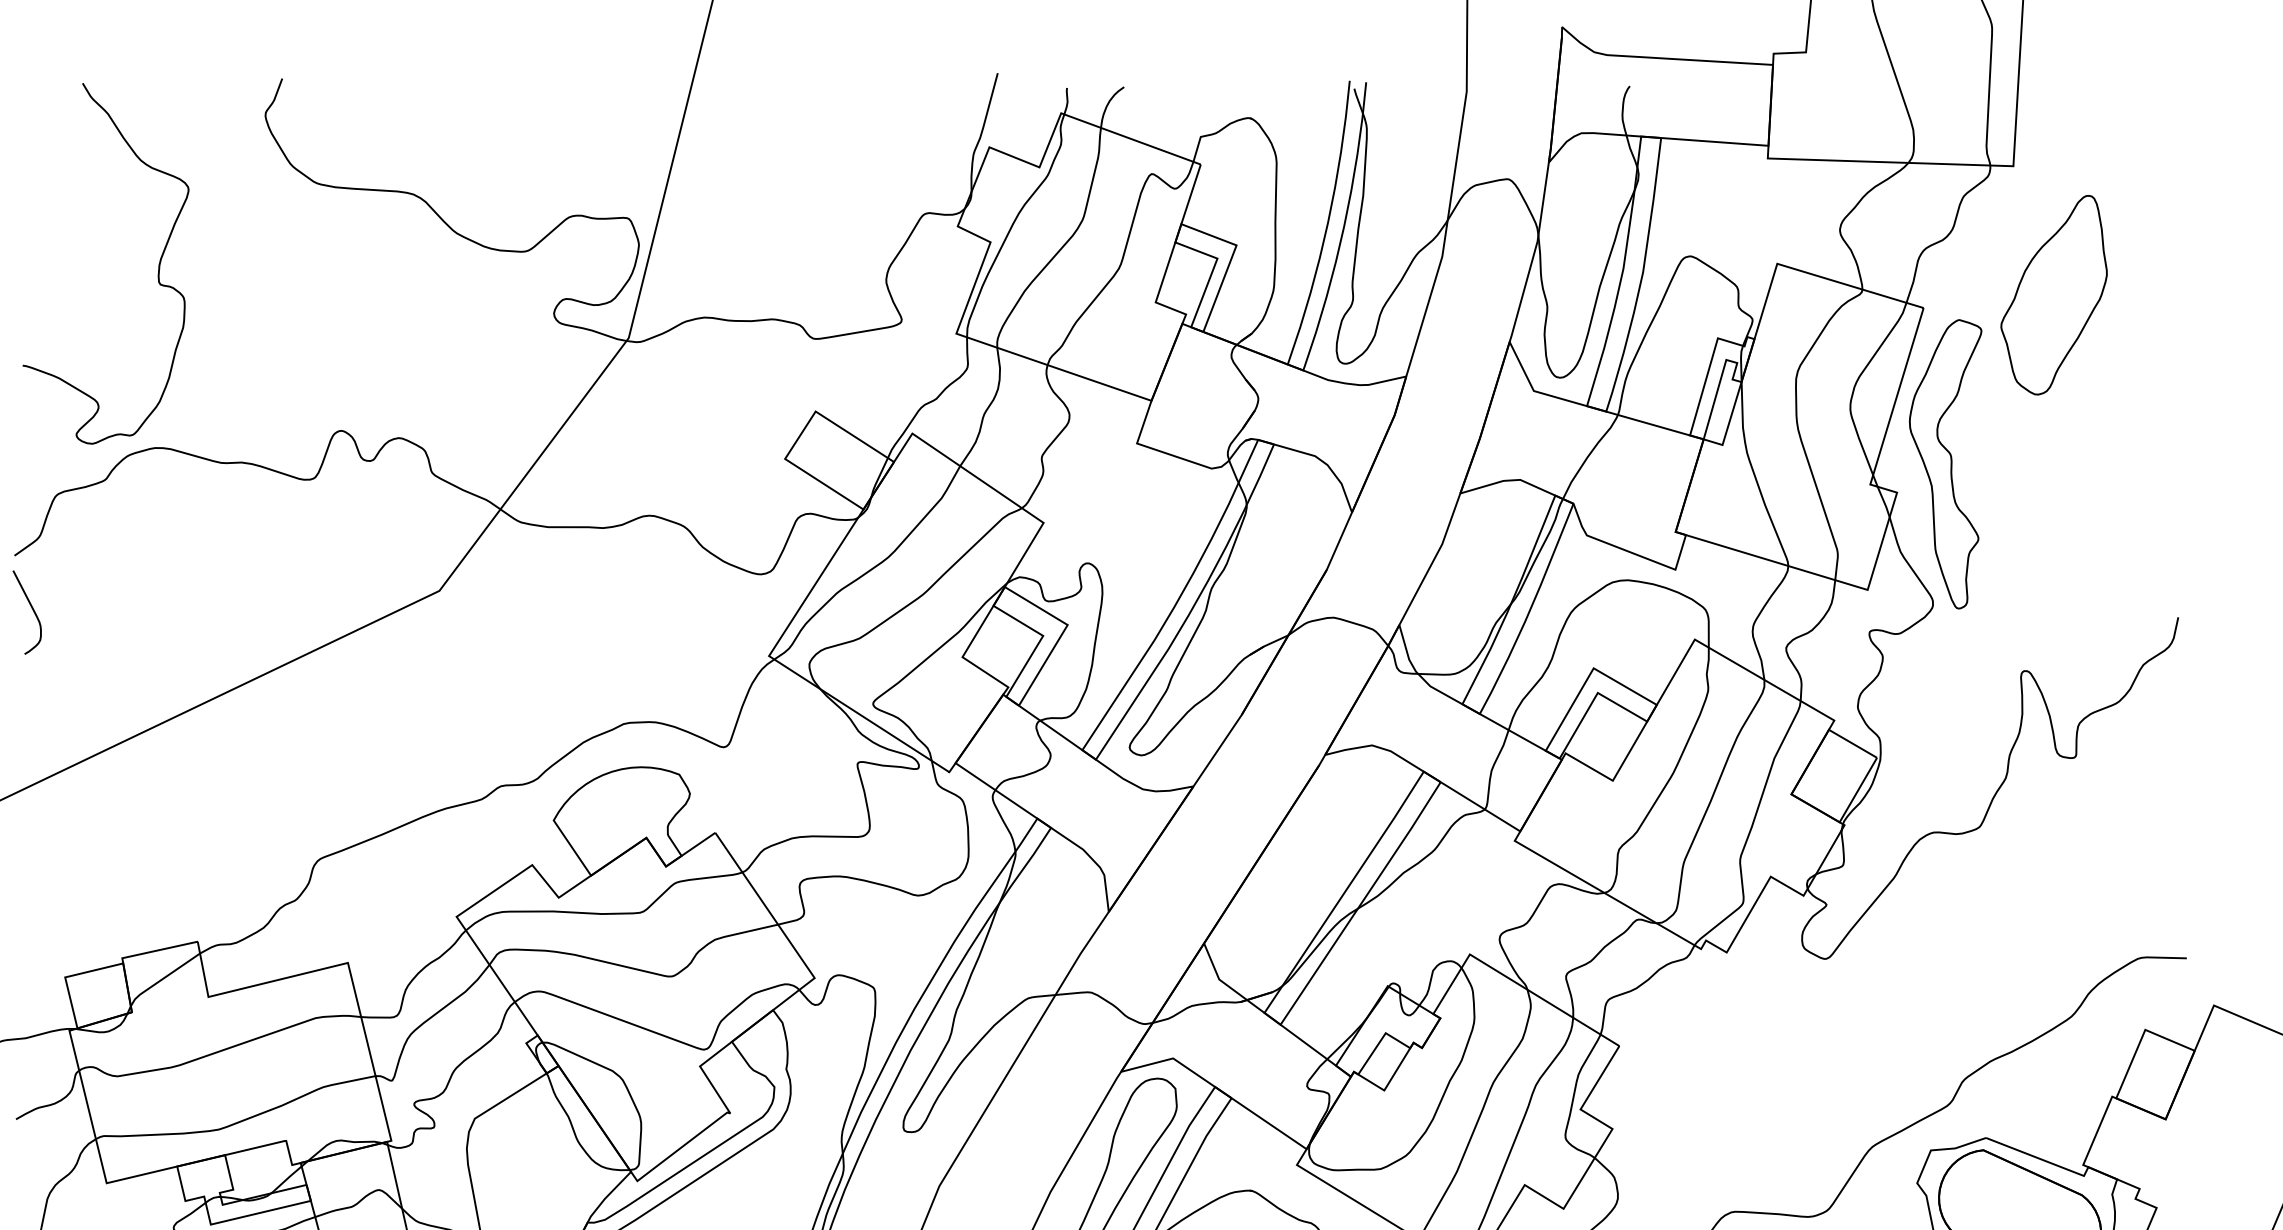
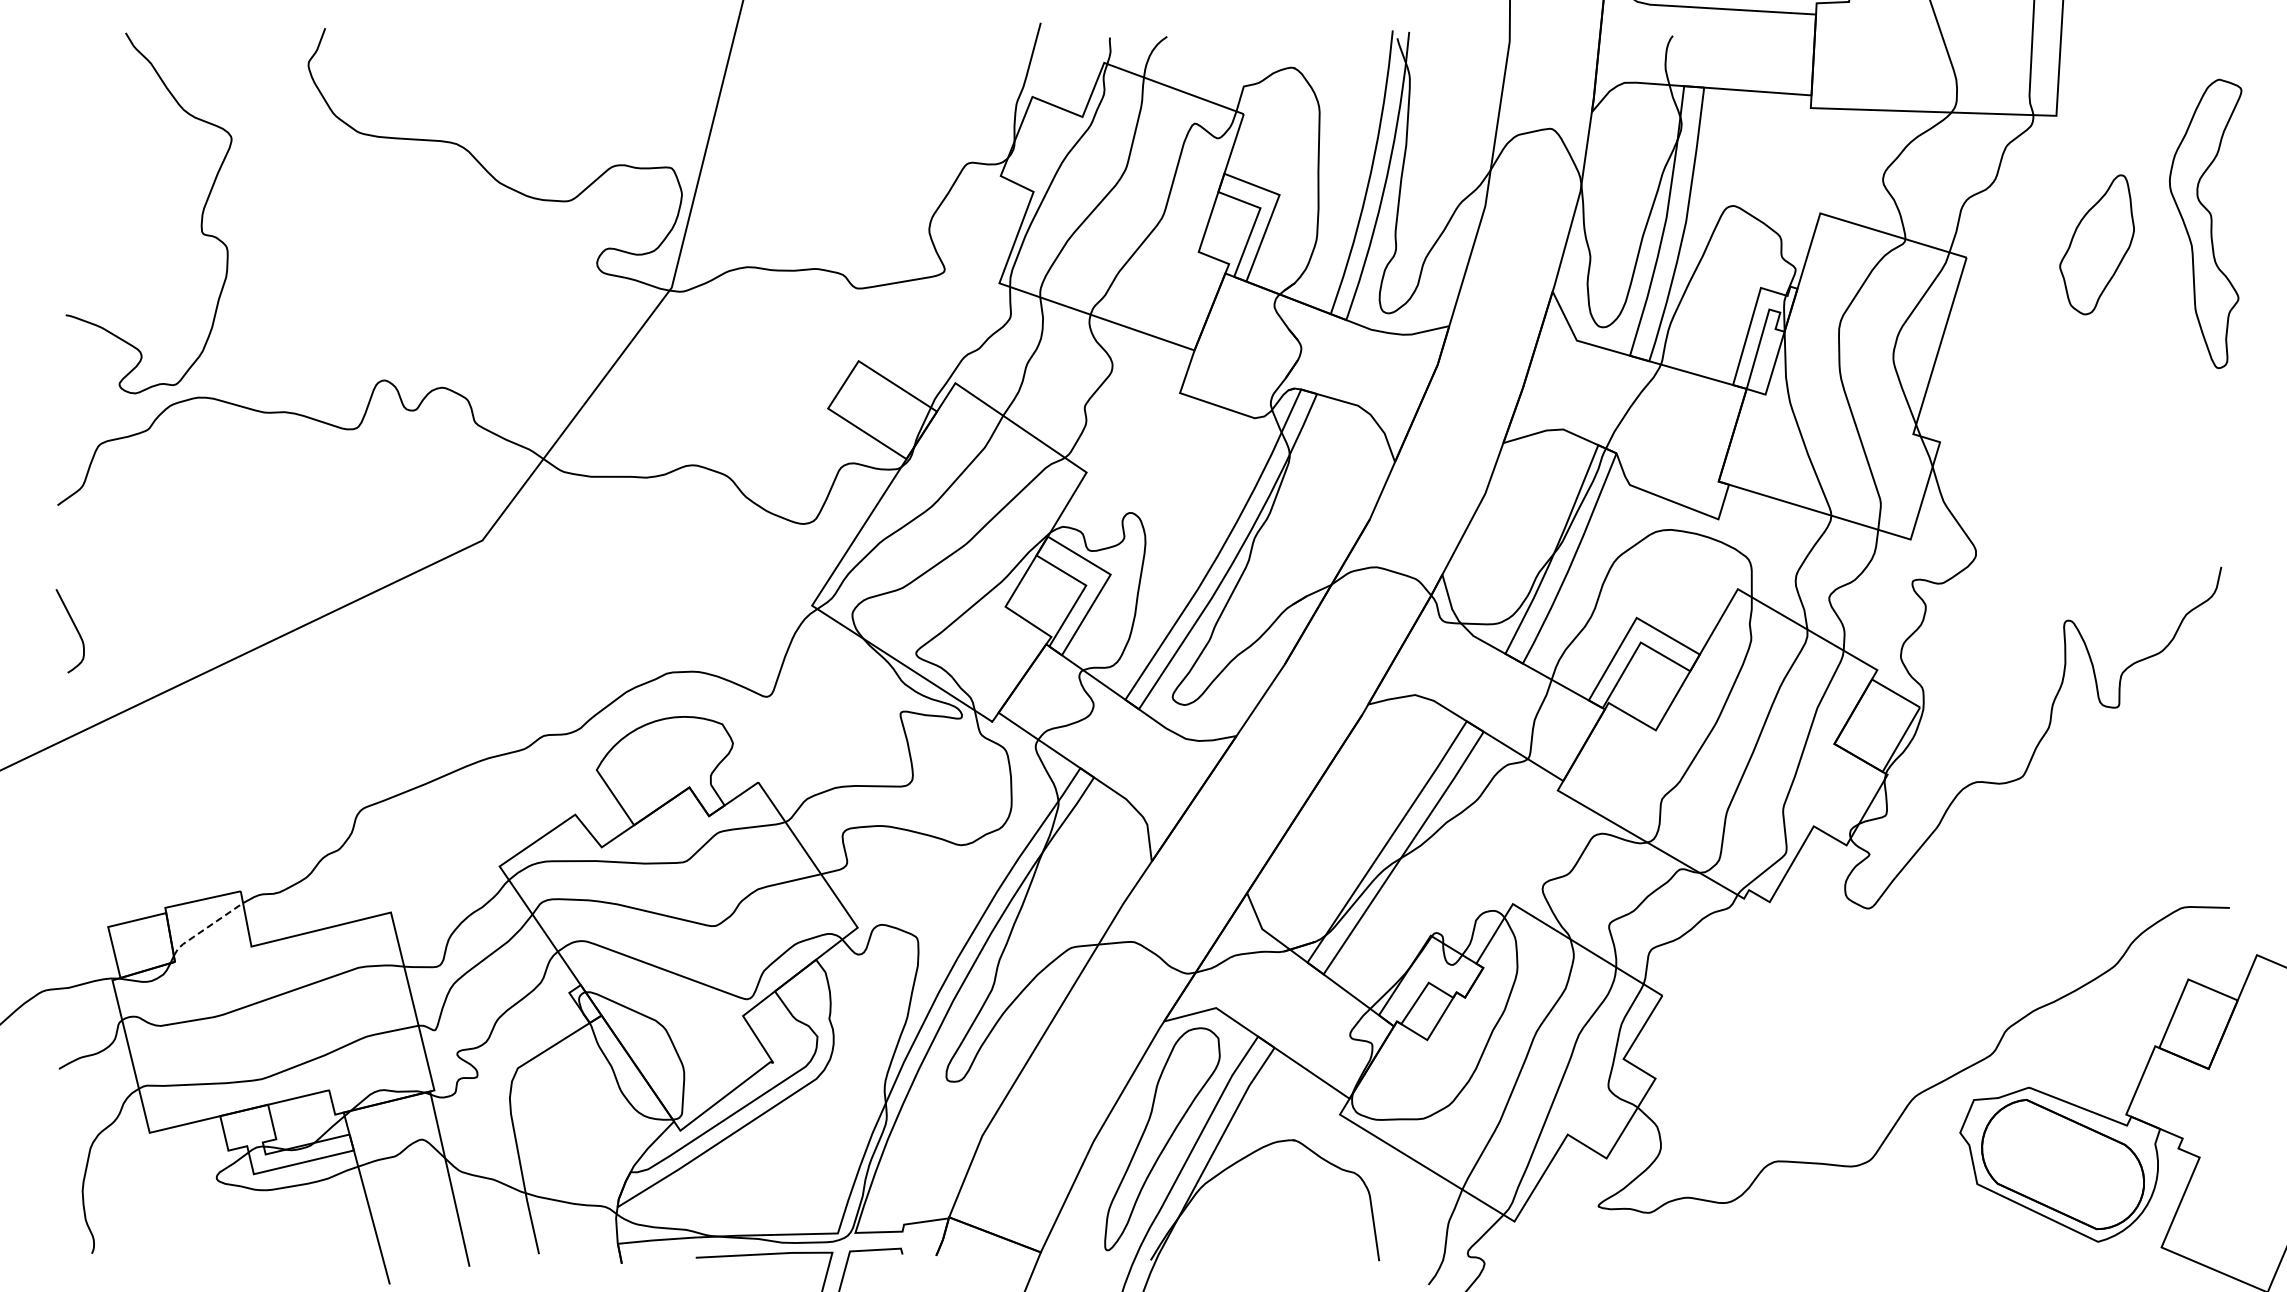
part: (2053, 294) -> (2096, 244), size x0.7
part: (1945, 463) -> (2205, 223), moved
curve: (32, 610) -> (75, 629), moved
line: (163, 978) -> (206, 928), solid -> dashed

